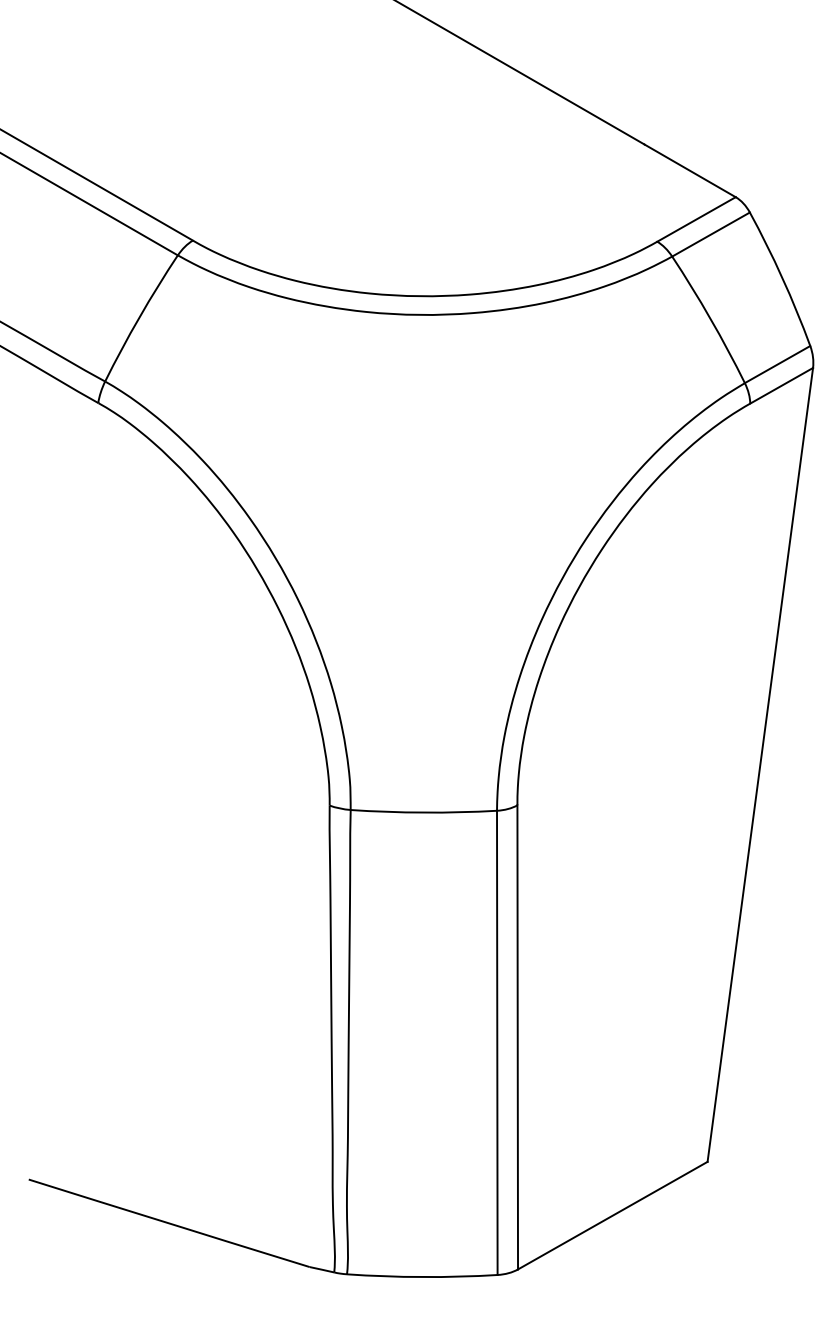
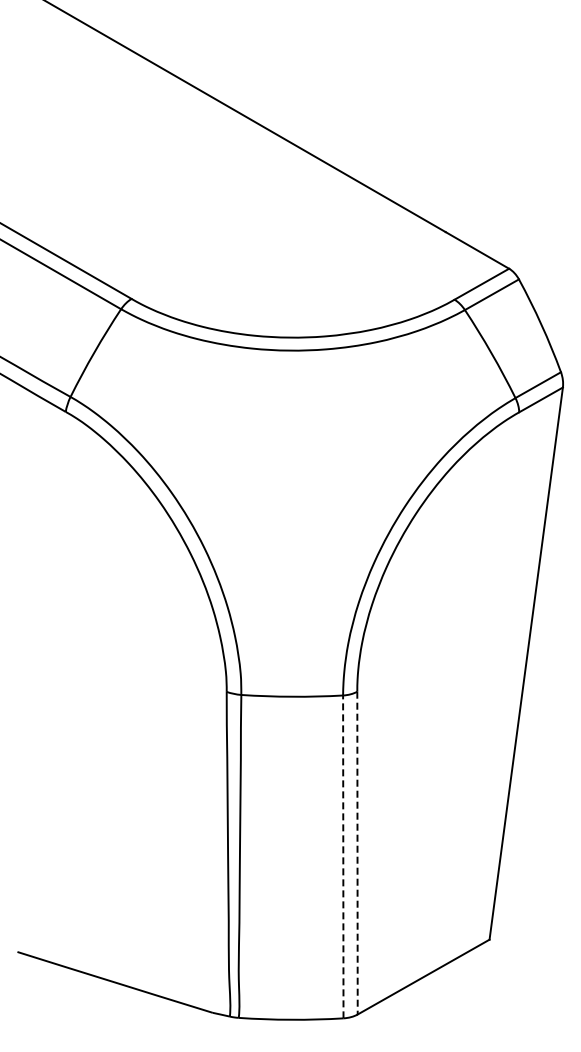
line: (517, 1037) -> (357, 853), solid -> dashed
line: (497, 1042) -> (343, 856), solid -> dashed

